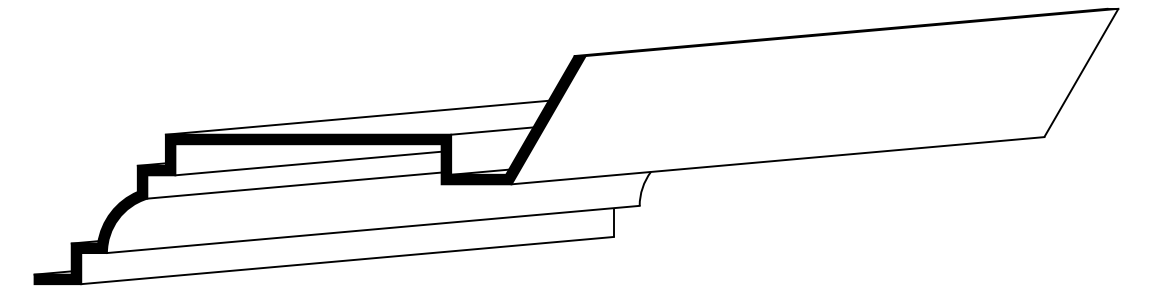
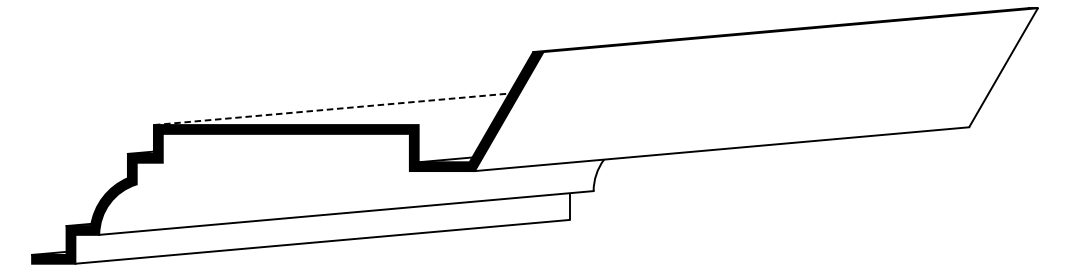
line: (357, 117) -> (331, 109), solid -> dashed
line: (492, 130) -> (457, 121), removed
line: (308, 163) -> (286, 151), removed
line: (294, 185) -> (273, 172), removed

